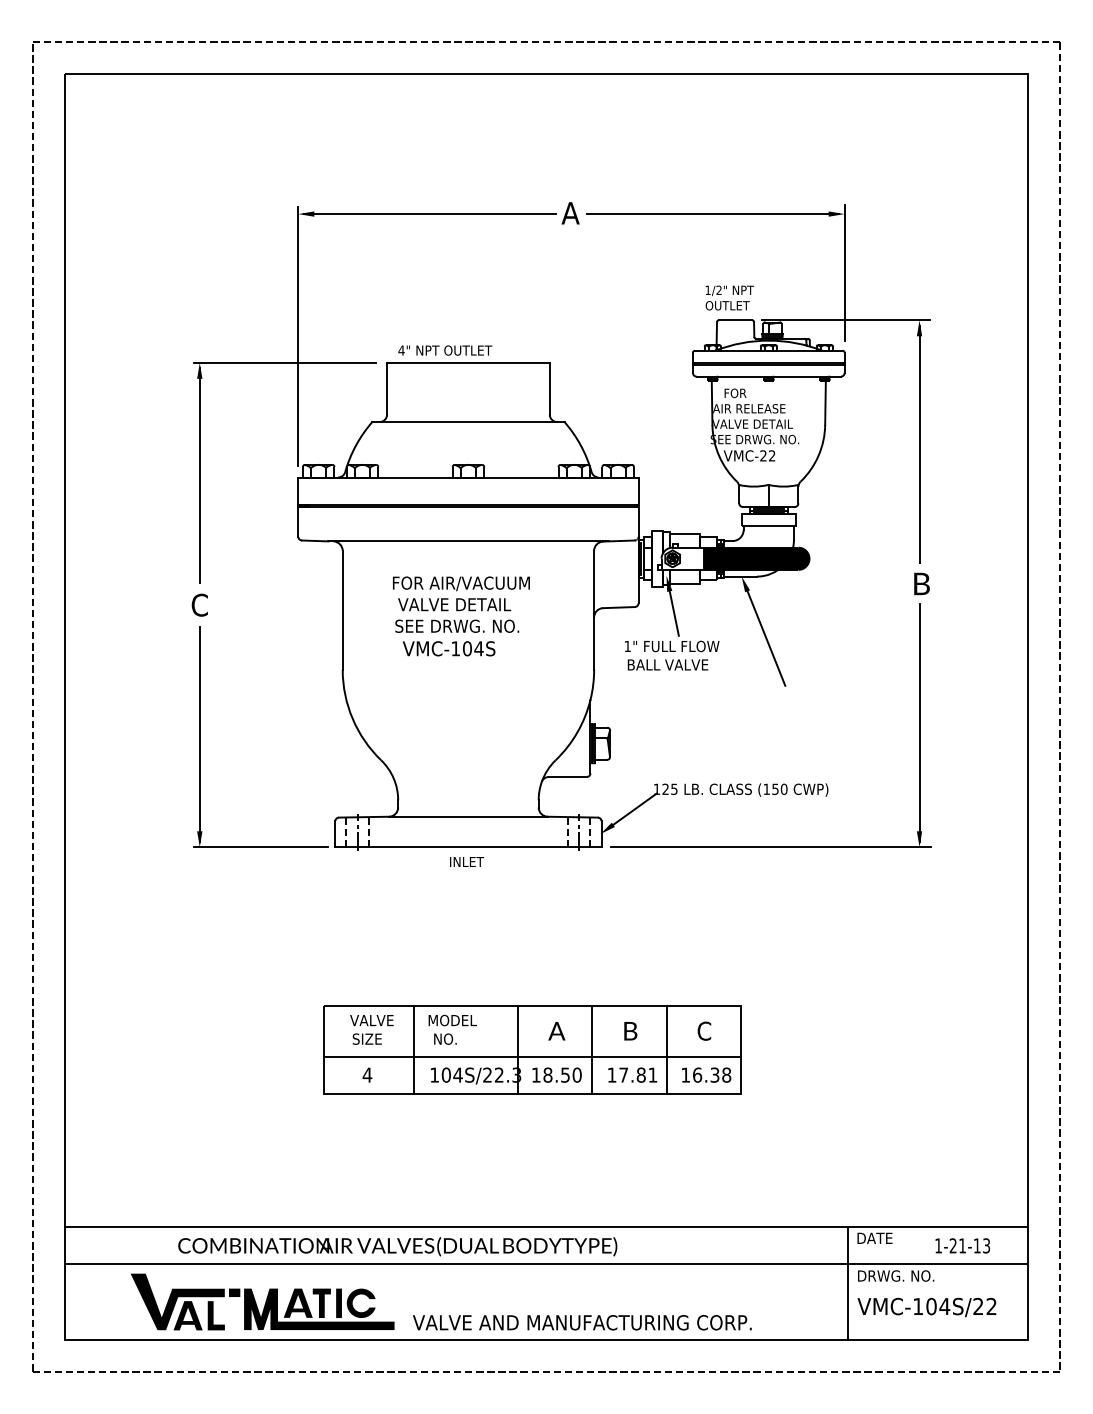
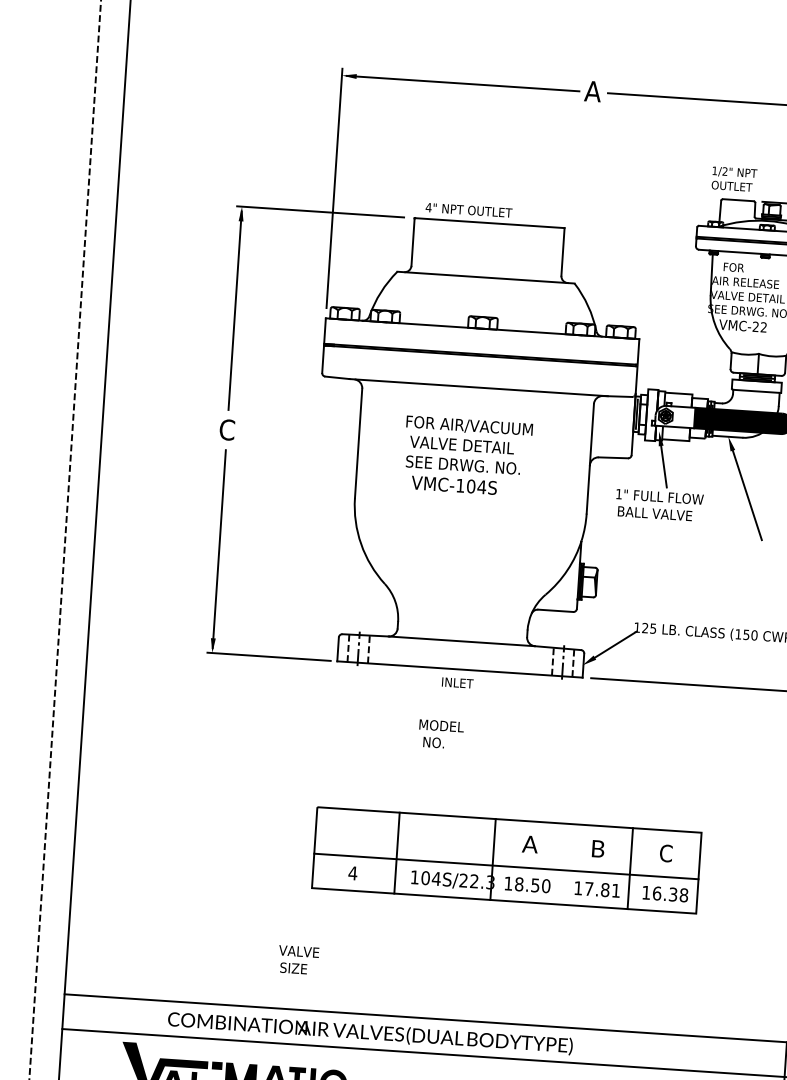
text: (371, 1029) -> (298, 959), moved
text: (452, 1029) -> (440, 734), moved
line: (592, 1050) -> (561, 864), removed

